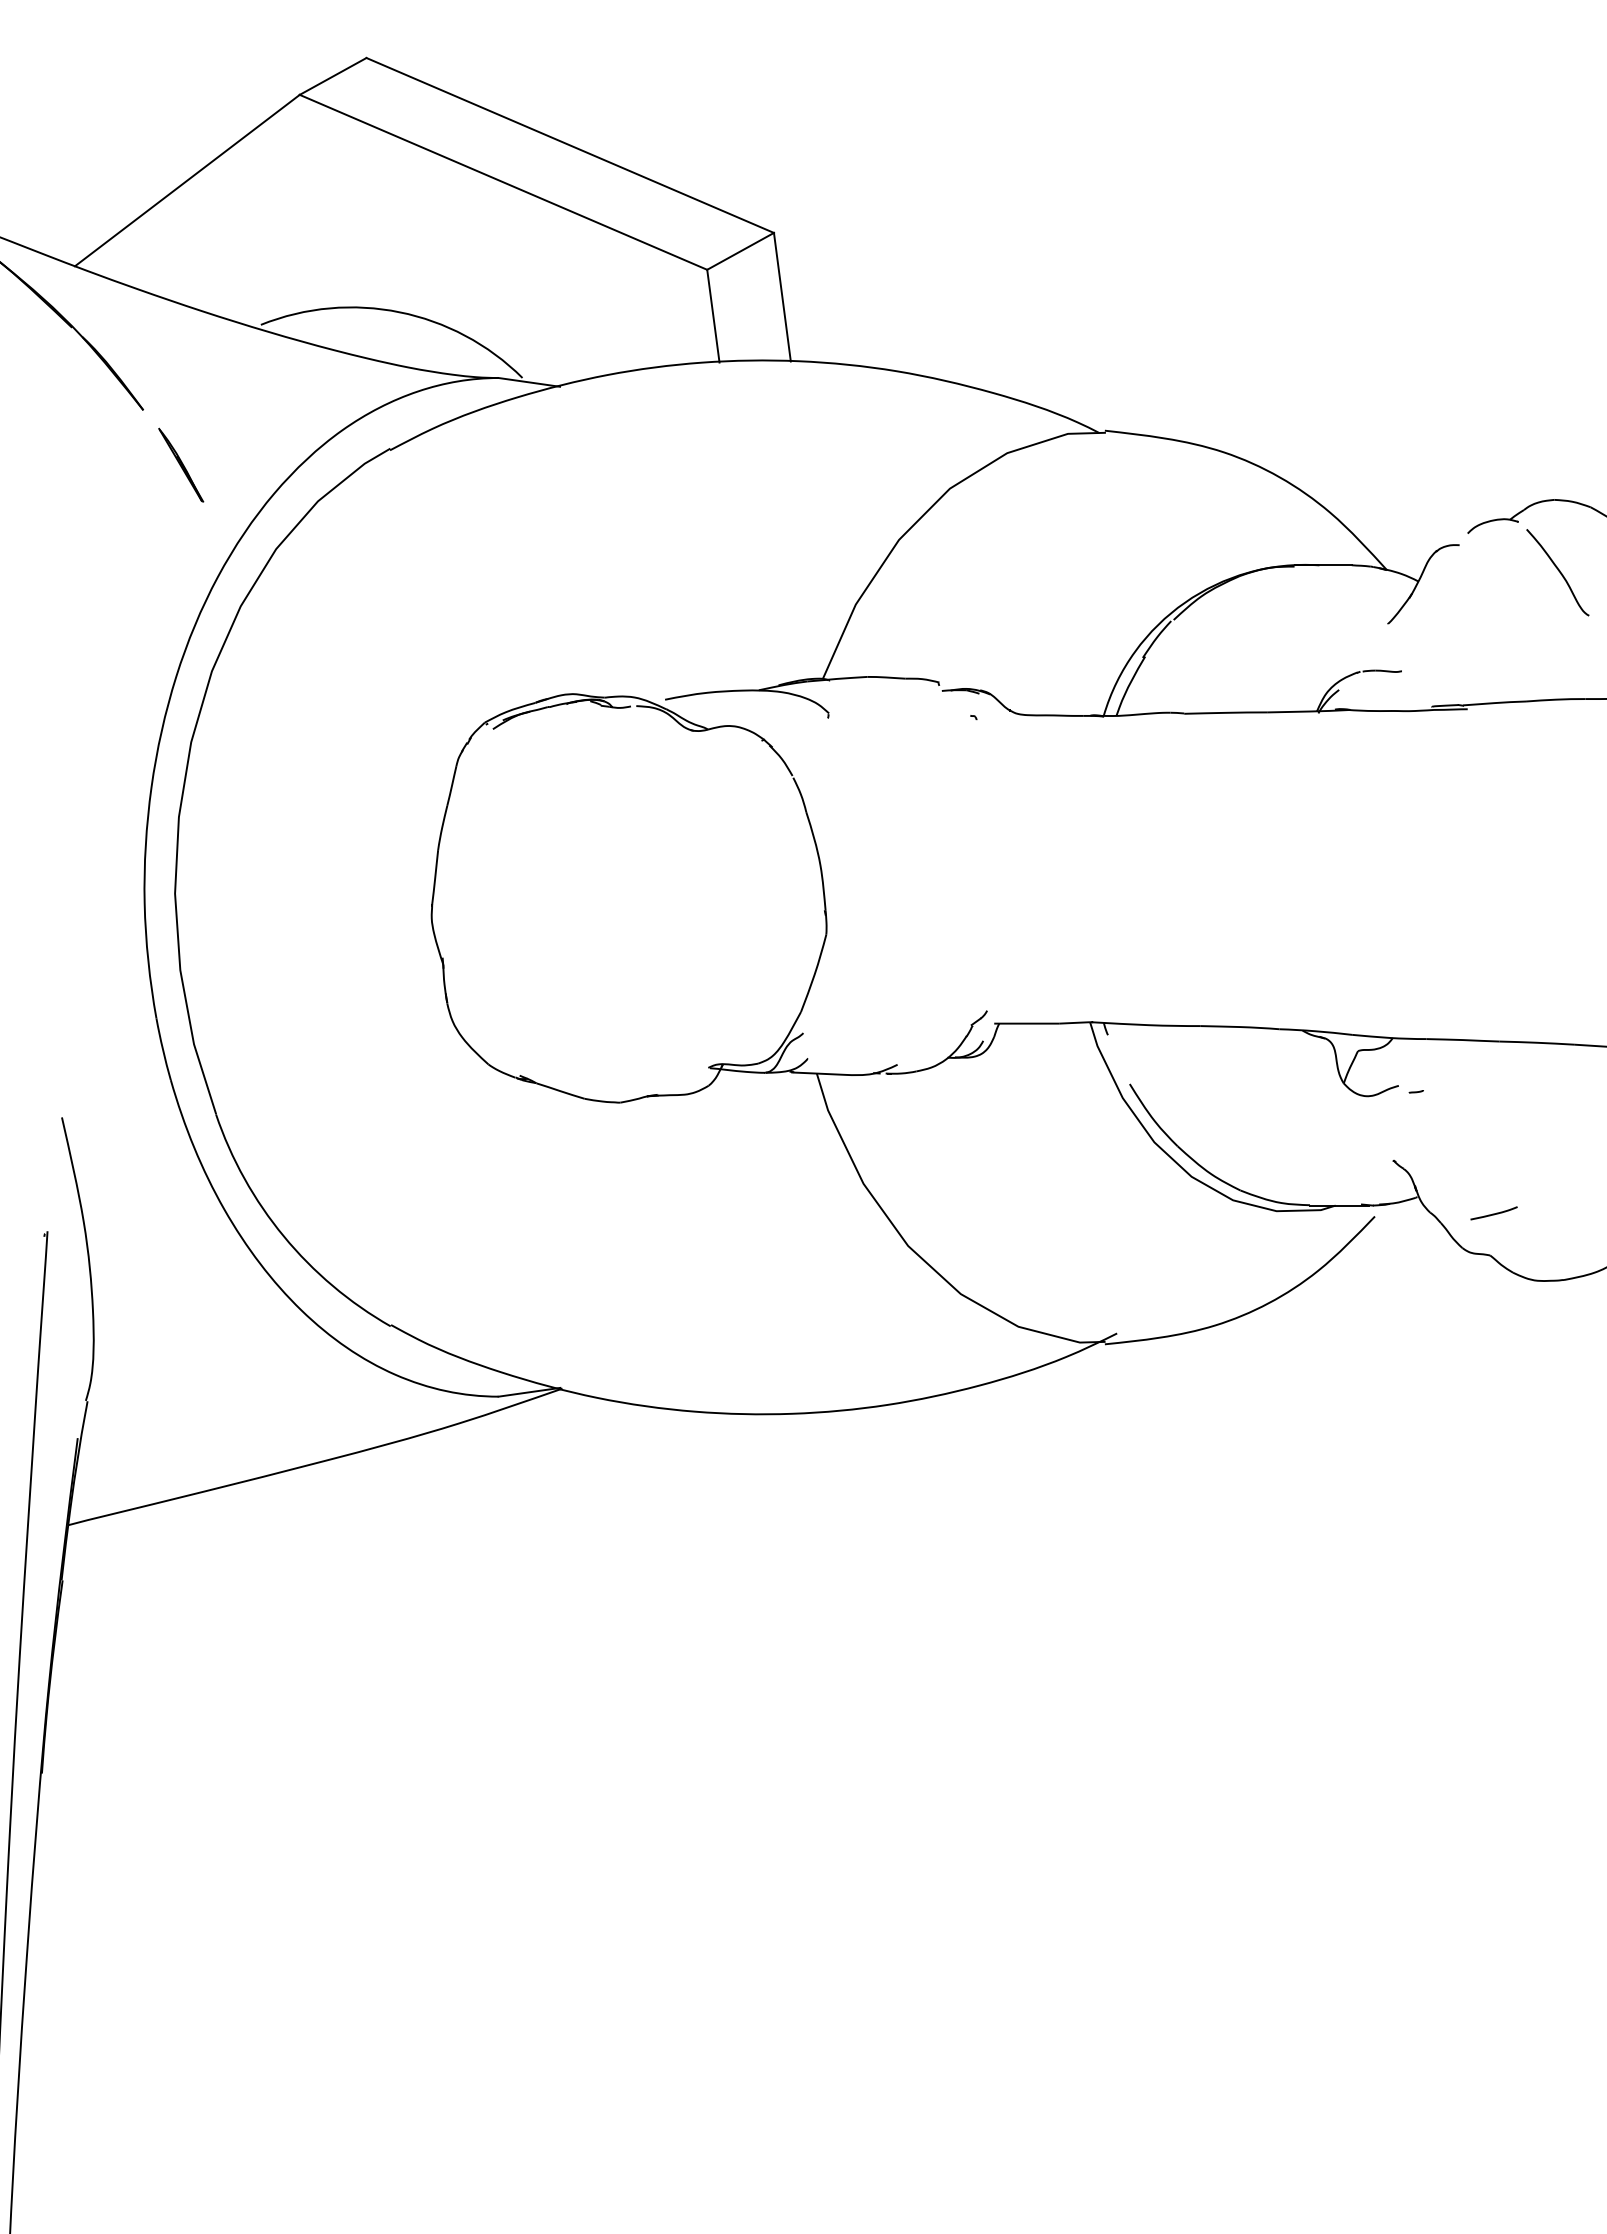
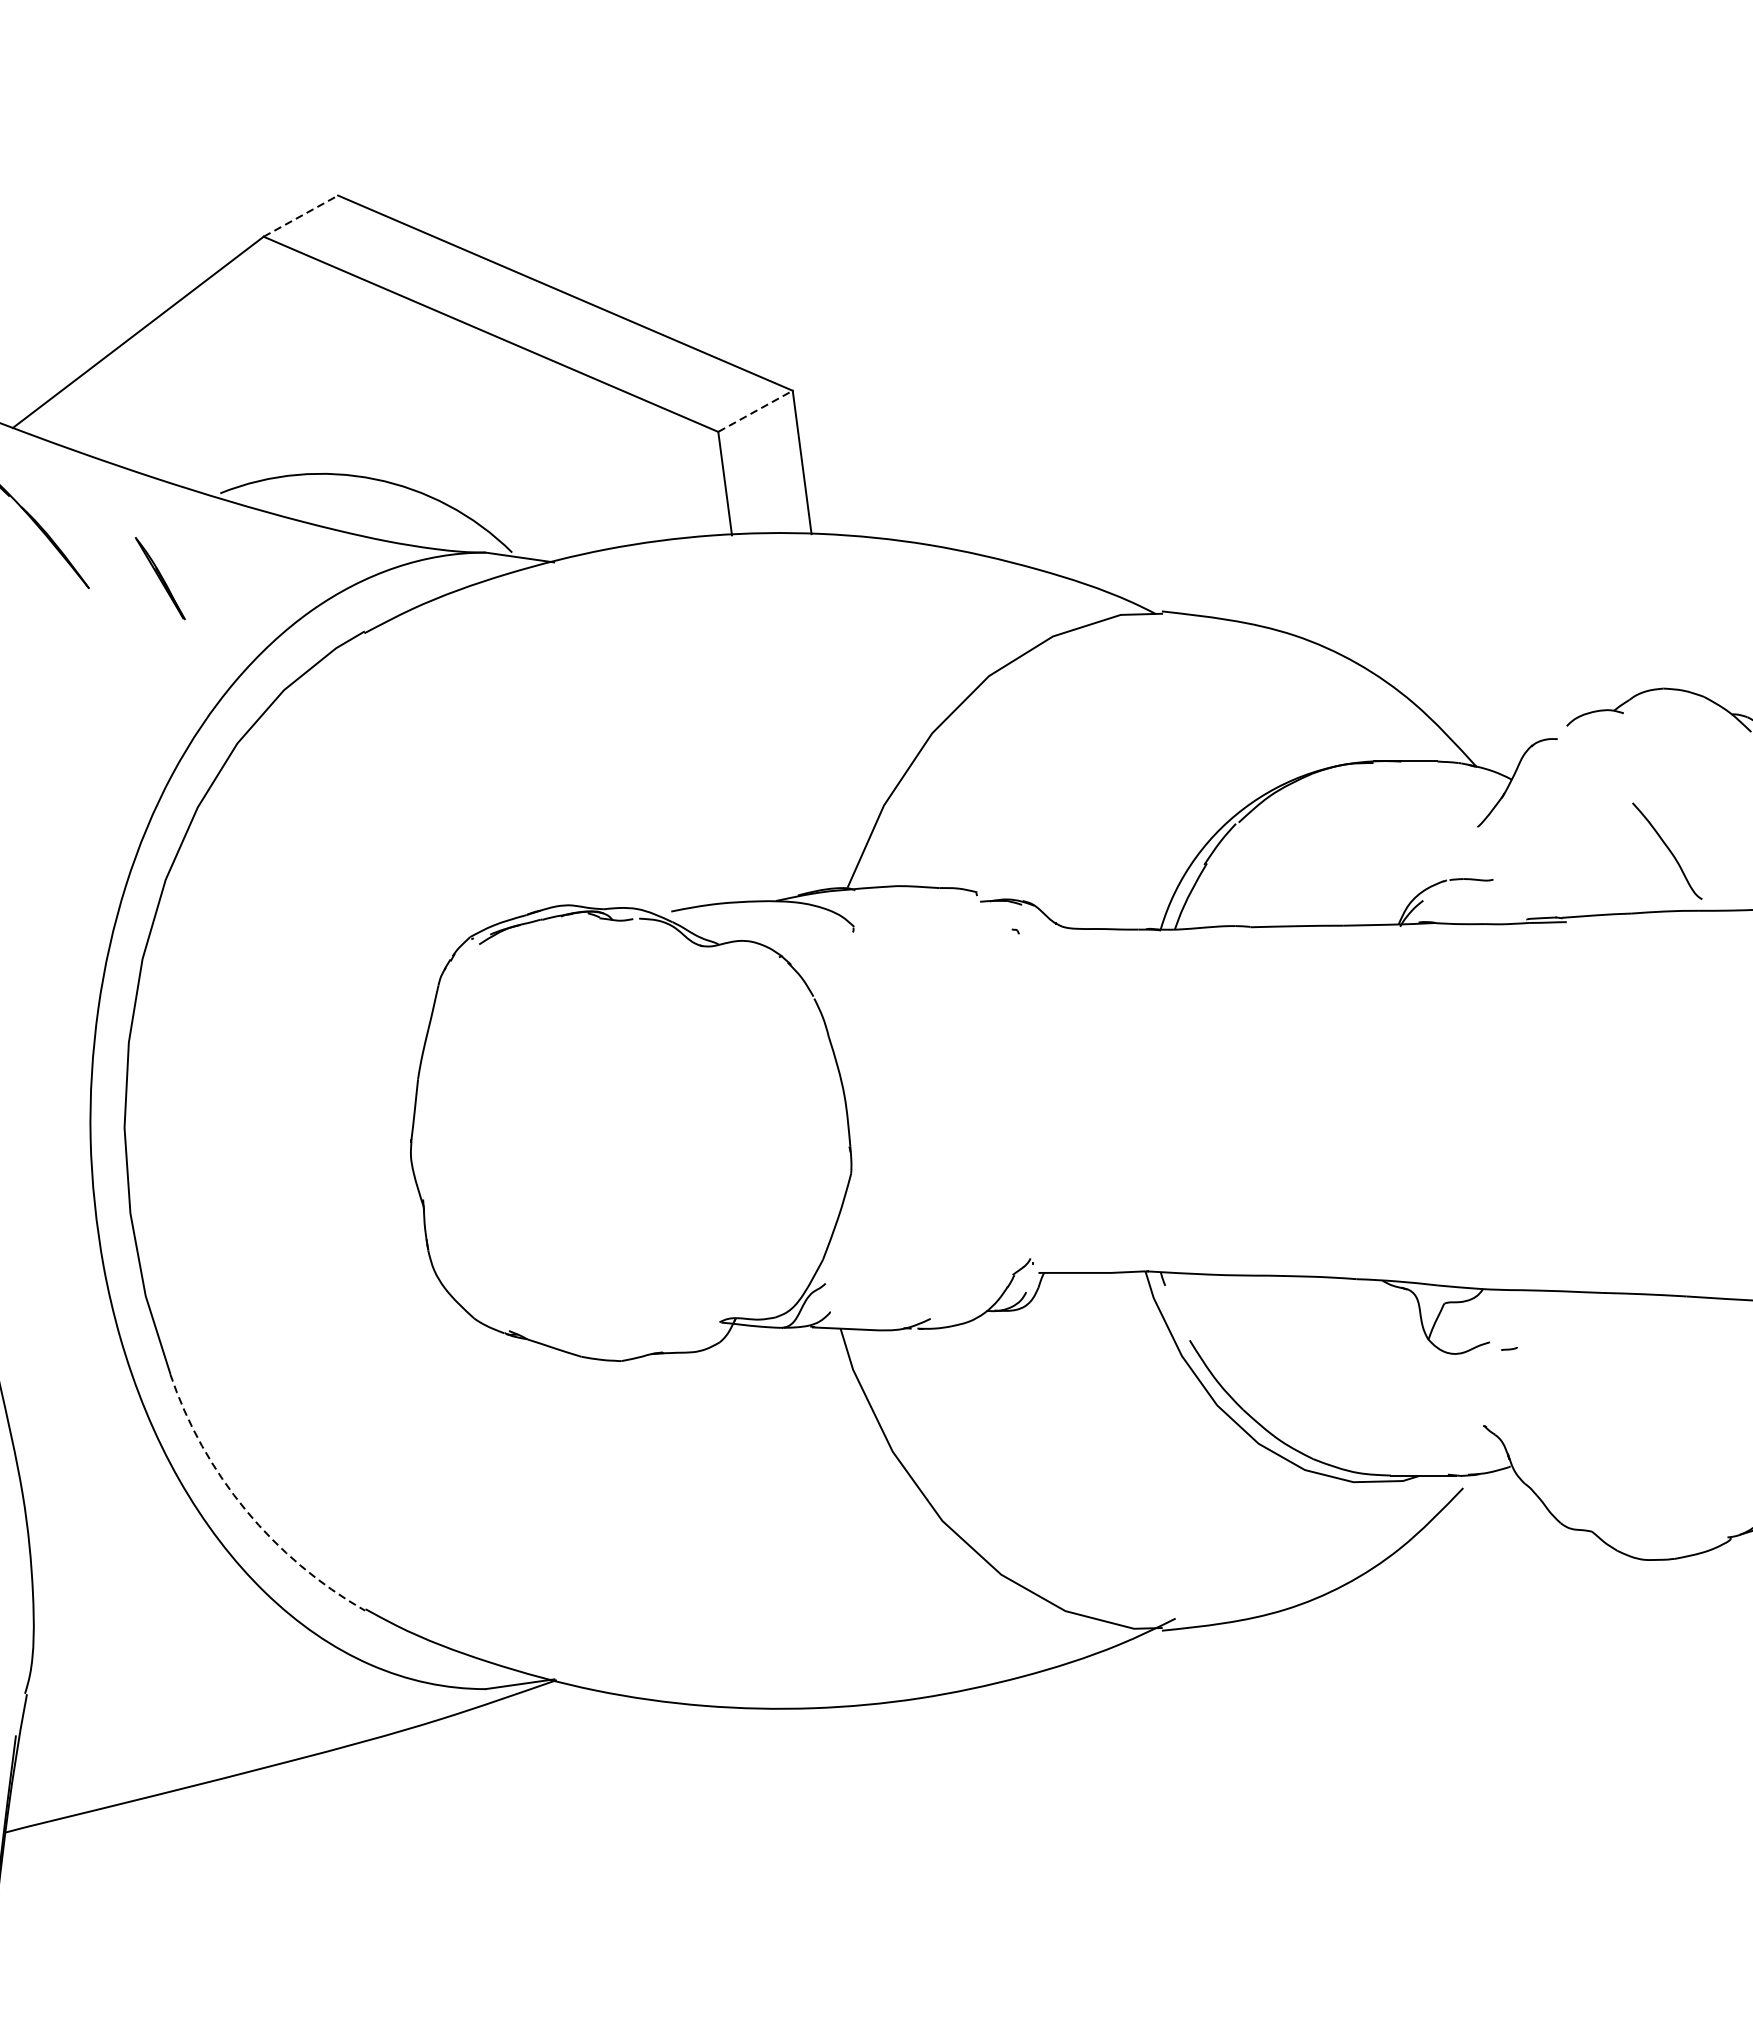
line: (333, 76) -> (301, 216), solid -> dashed
line: (741, 251) -> (756, 411), solid -> dashed
part: (181, 464) -> (160, 577), moved
curve: (1558, 571) -> (1668, 849), moved
curve: (1493, 1213) -> (1595, 1484), removed
arc: (283, 1236) -> (245, 1510), solid -> dashed

